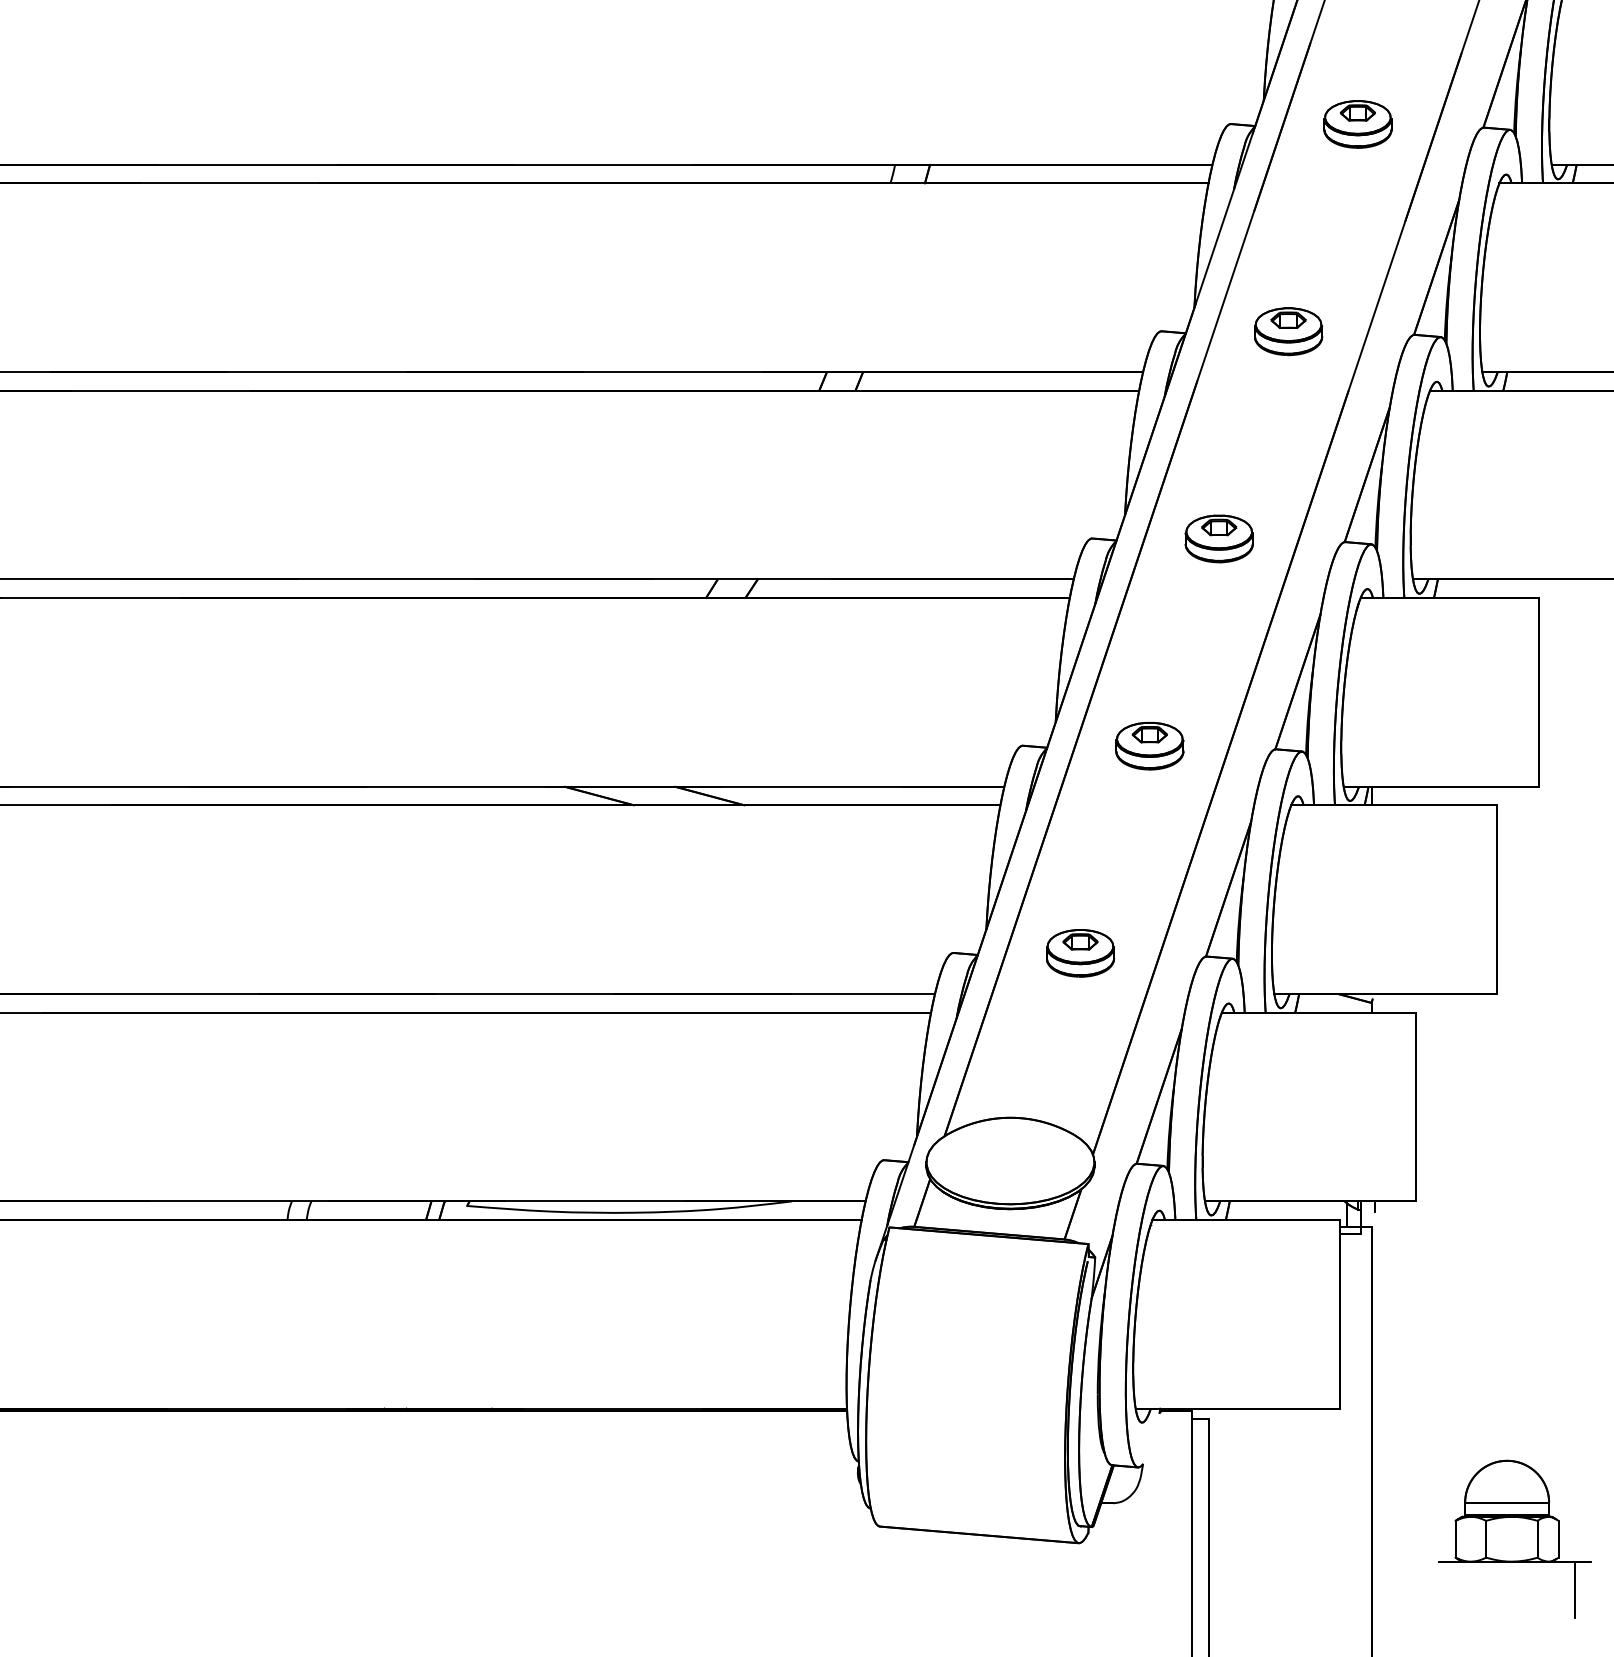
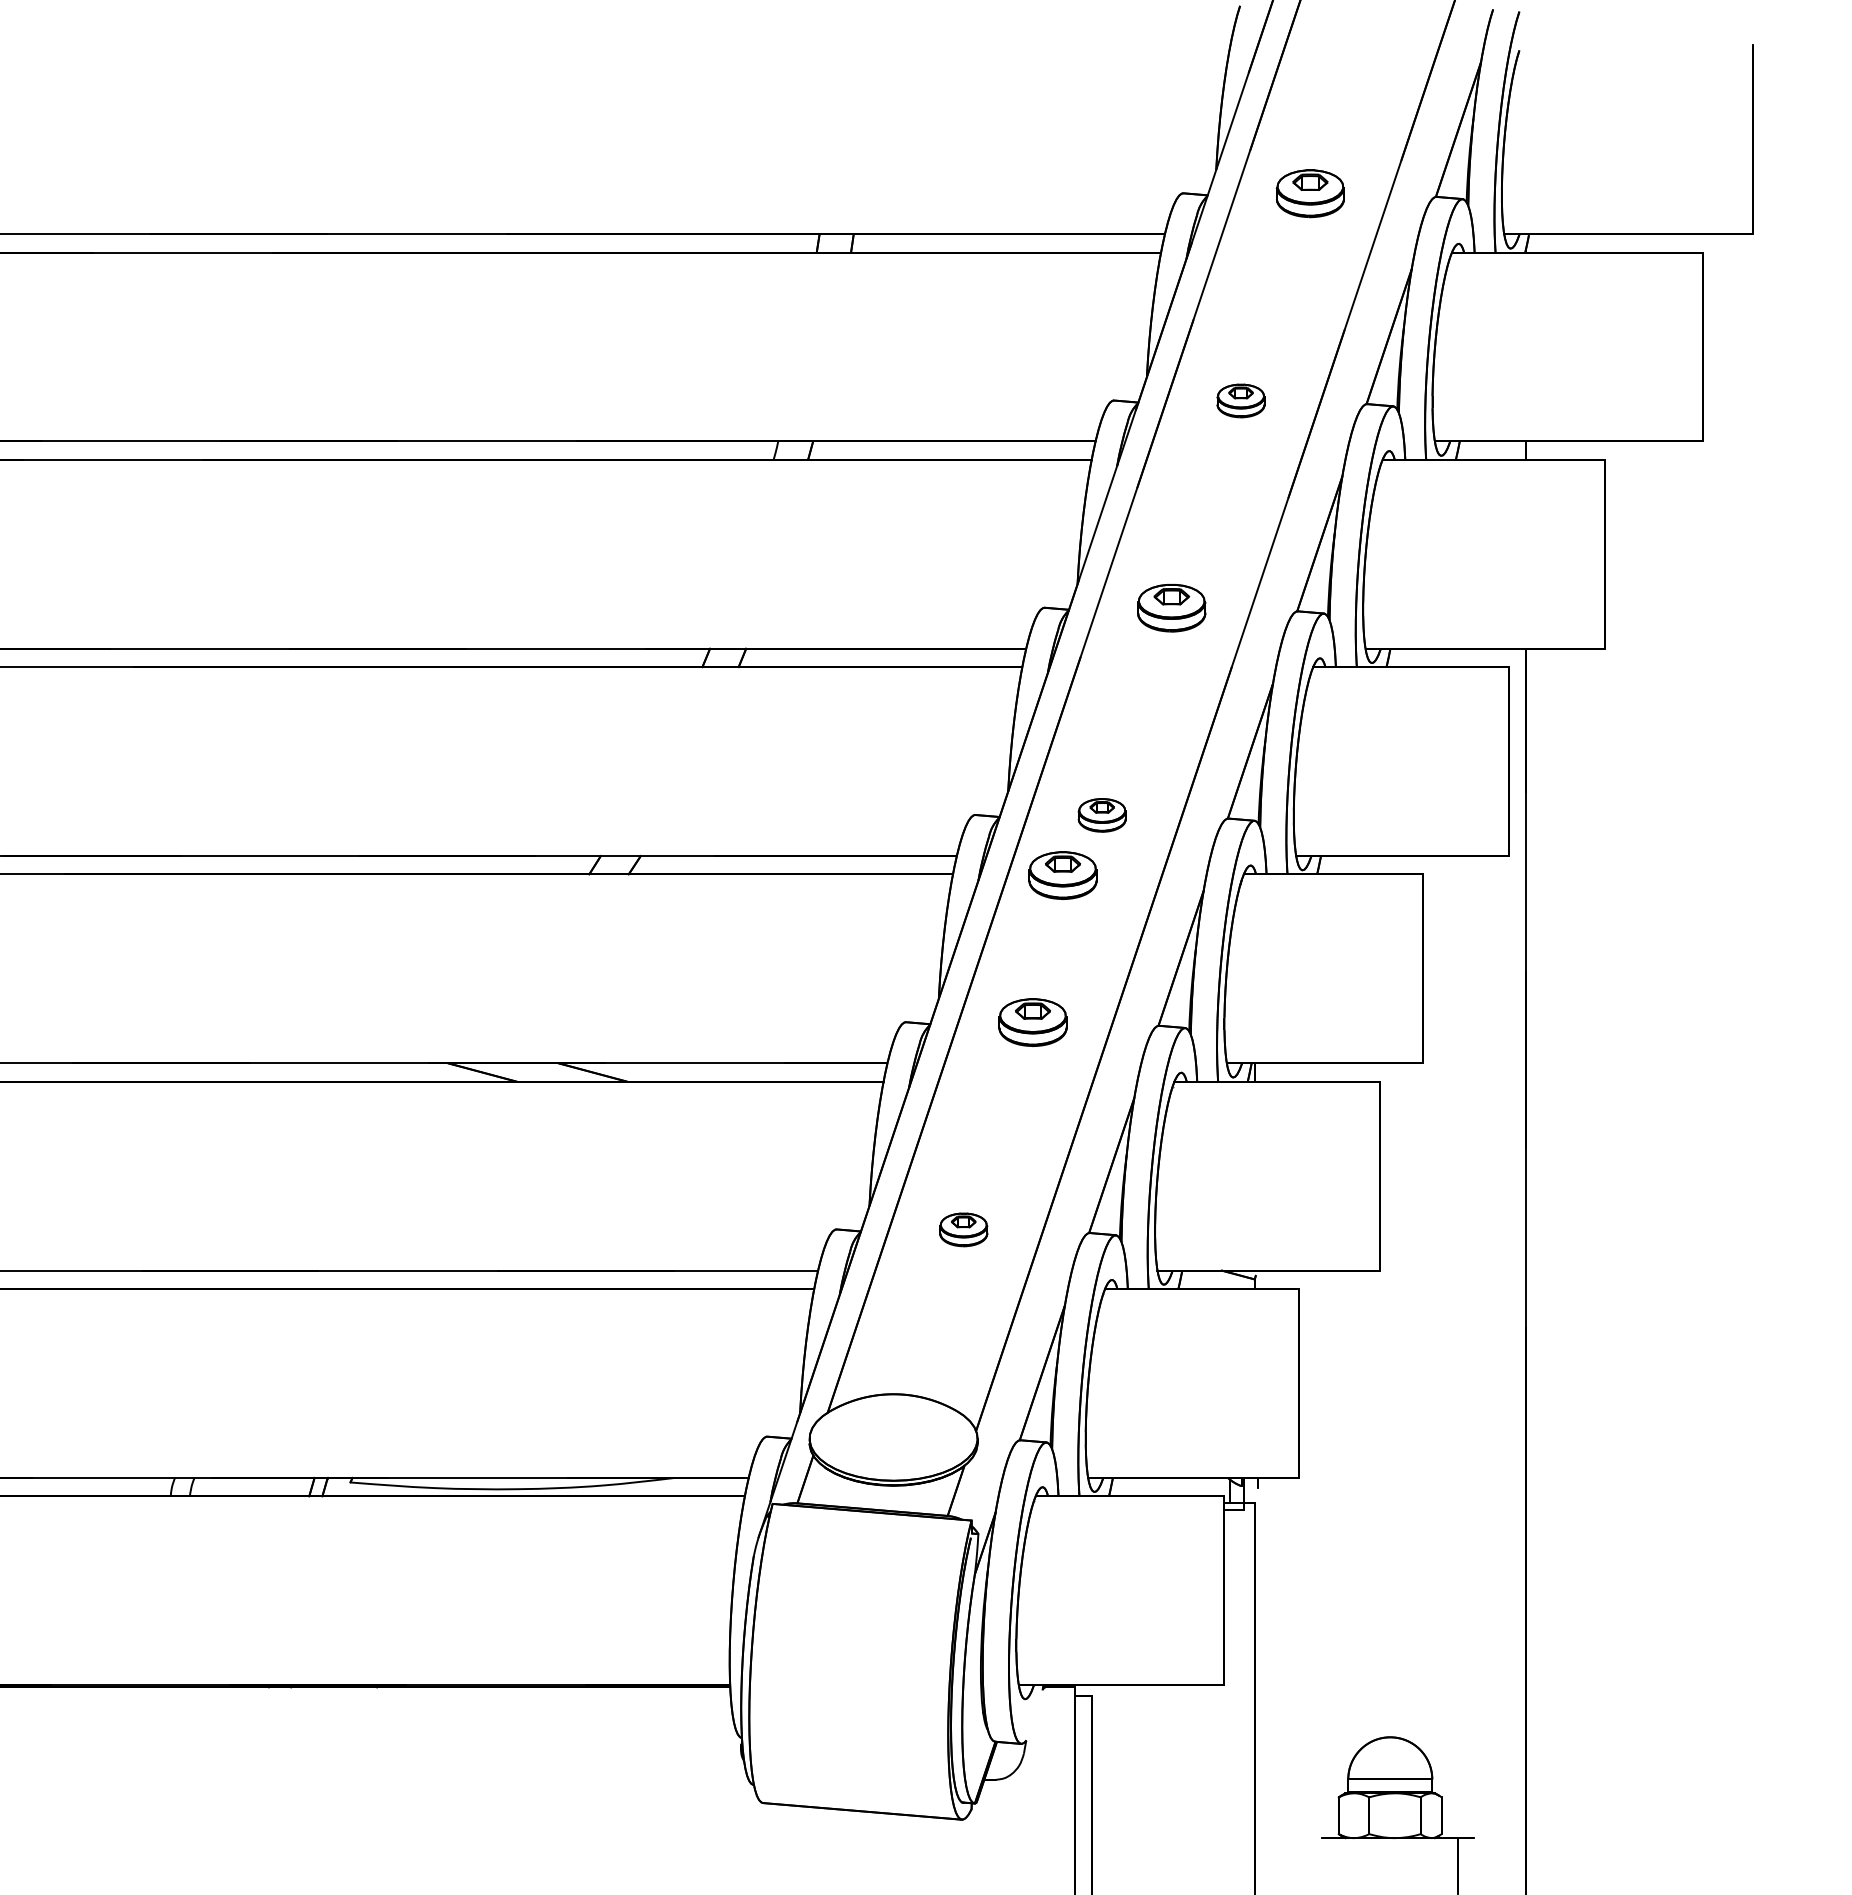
part: (1357, 124) -> (1240, 400), size x0.7
part: (1218, 539) -> (1101, 815), size x0.7
part: (1179, 599) -> (1062, 875), added
part: (1080, 953) -> (963, 1229), size x0.7

